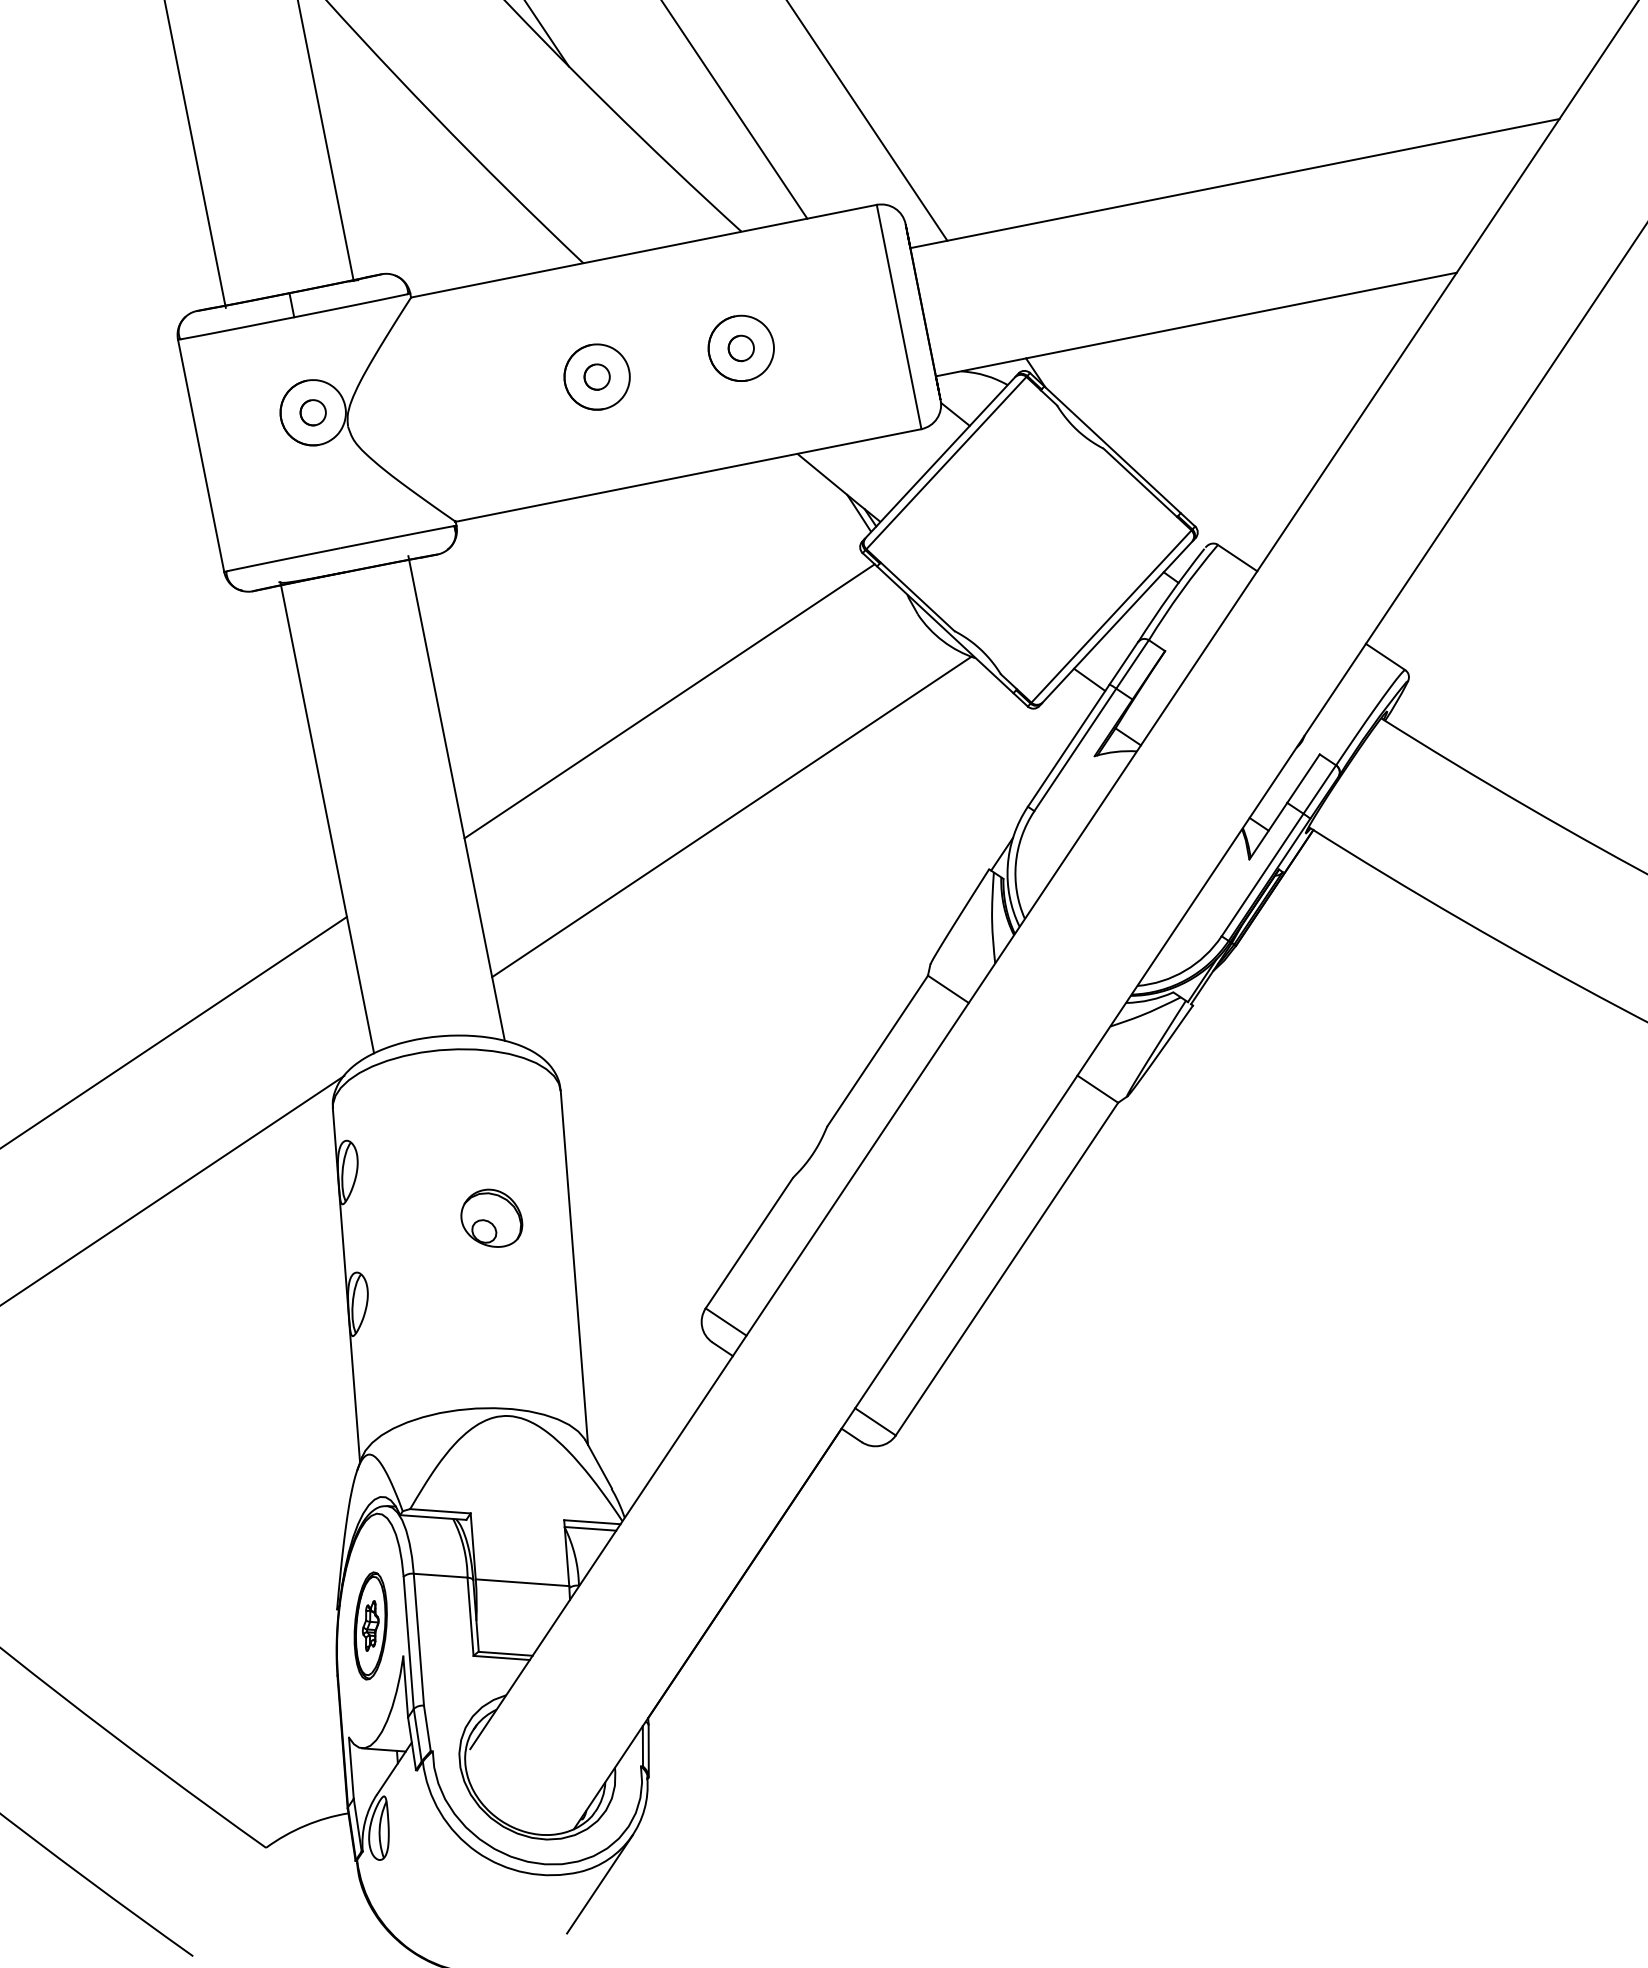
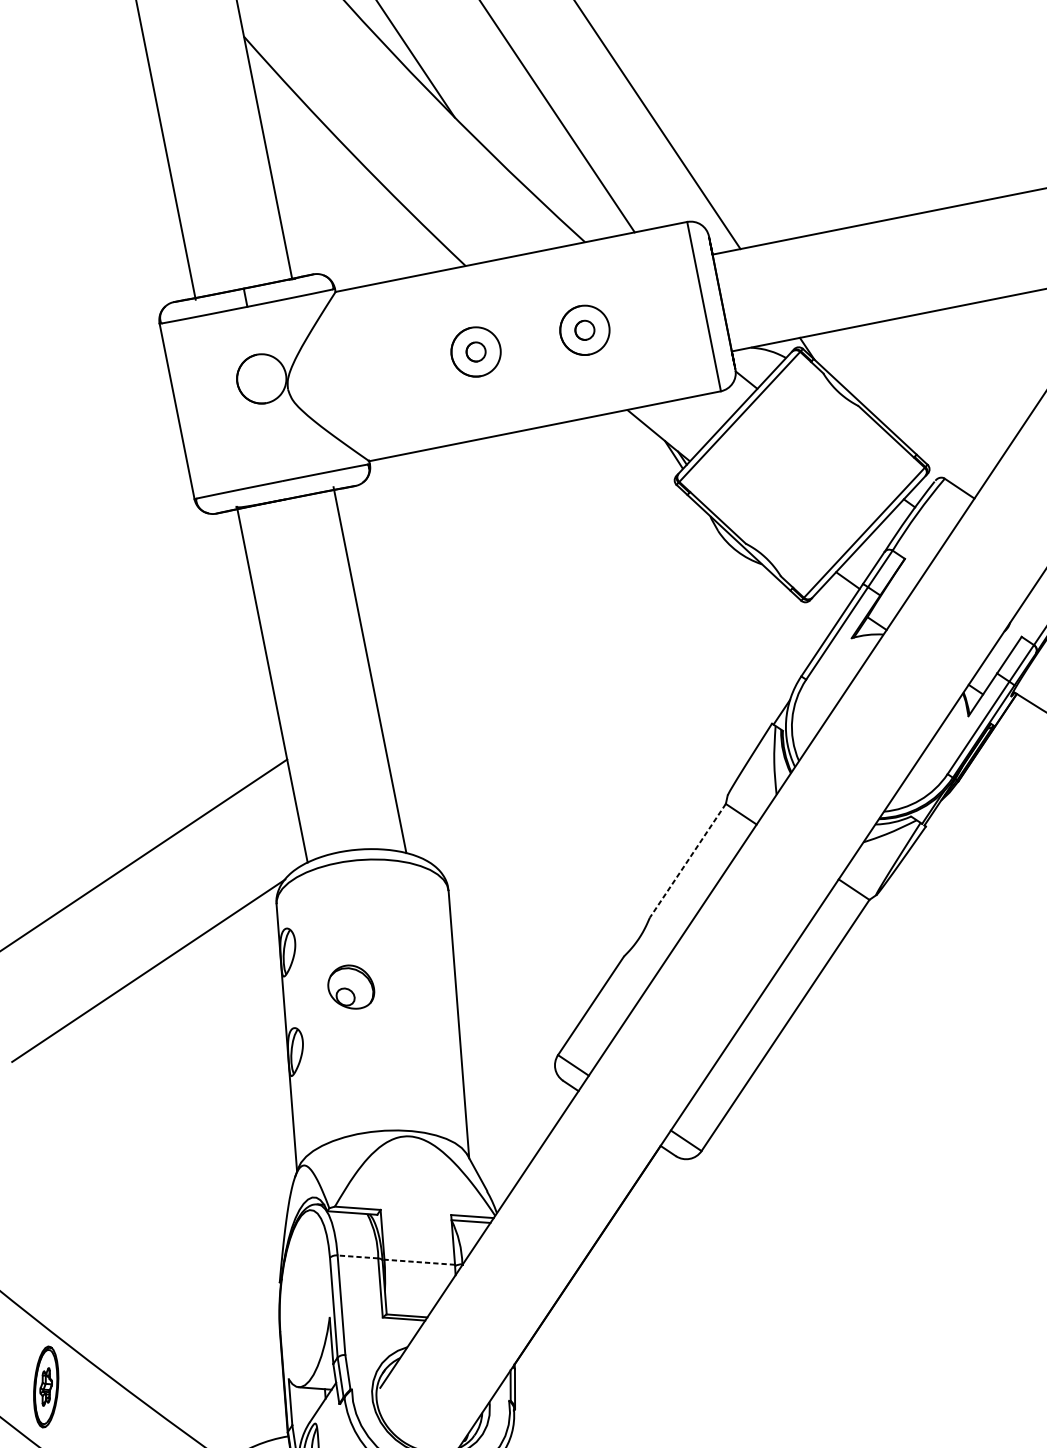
circle: (312, 412) -> (261, 378), removed
line: (669, 701) -> (530, 596), removed
line: (731, 816) -> (577, 683), removed
line: (877, 1051) -> (687, 861), solid -> dashed
part: (491, 1217) -> (351, 986), moved
line: (440, 1575) -> (357, 1256), solid -> dashed
line: (522, 1582) -> (419, 1262), solid -> dashed
part: (370, 1625) -> (46, 1386), moved

